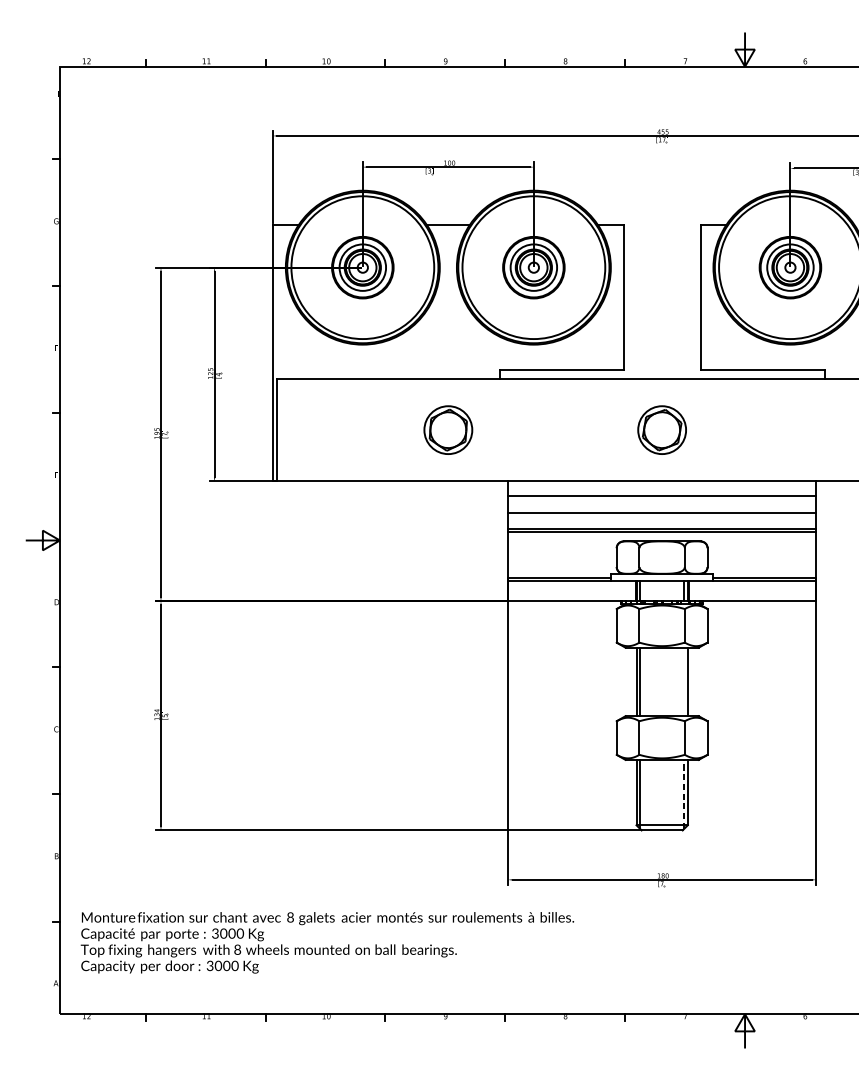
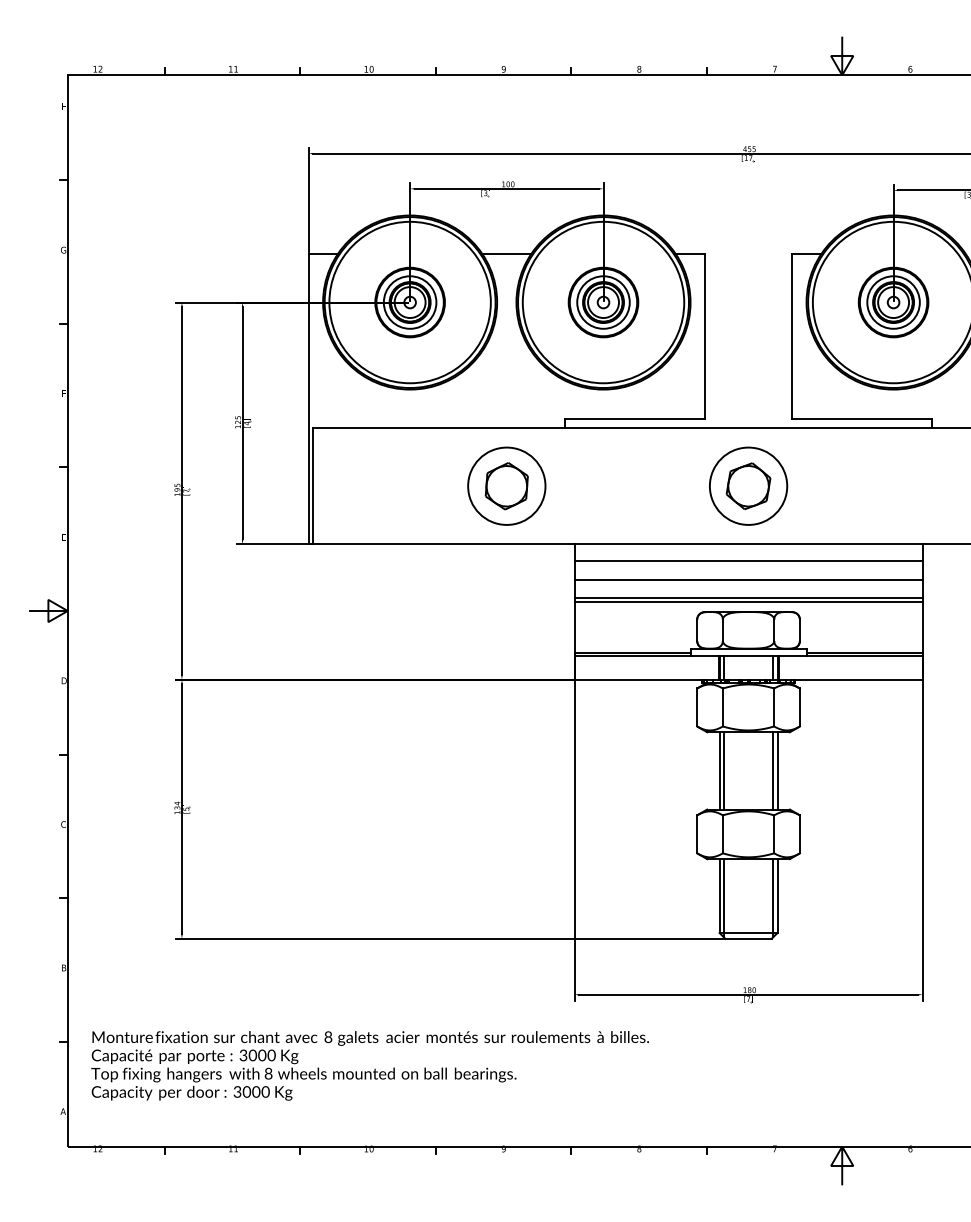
circle: (448, 429) -> (506, 485), size x1.43
circle: (662, 429) -> (748, 485), size x1.43
line: (684, 681) -> (773, 770), added
line: (684, 794) -> (773, 898), dashed -> solid

